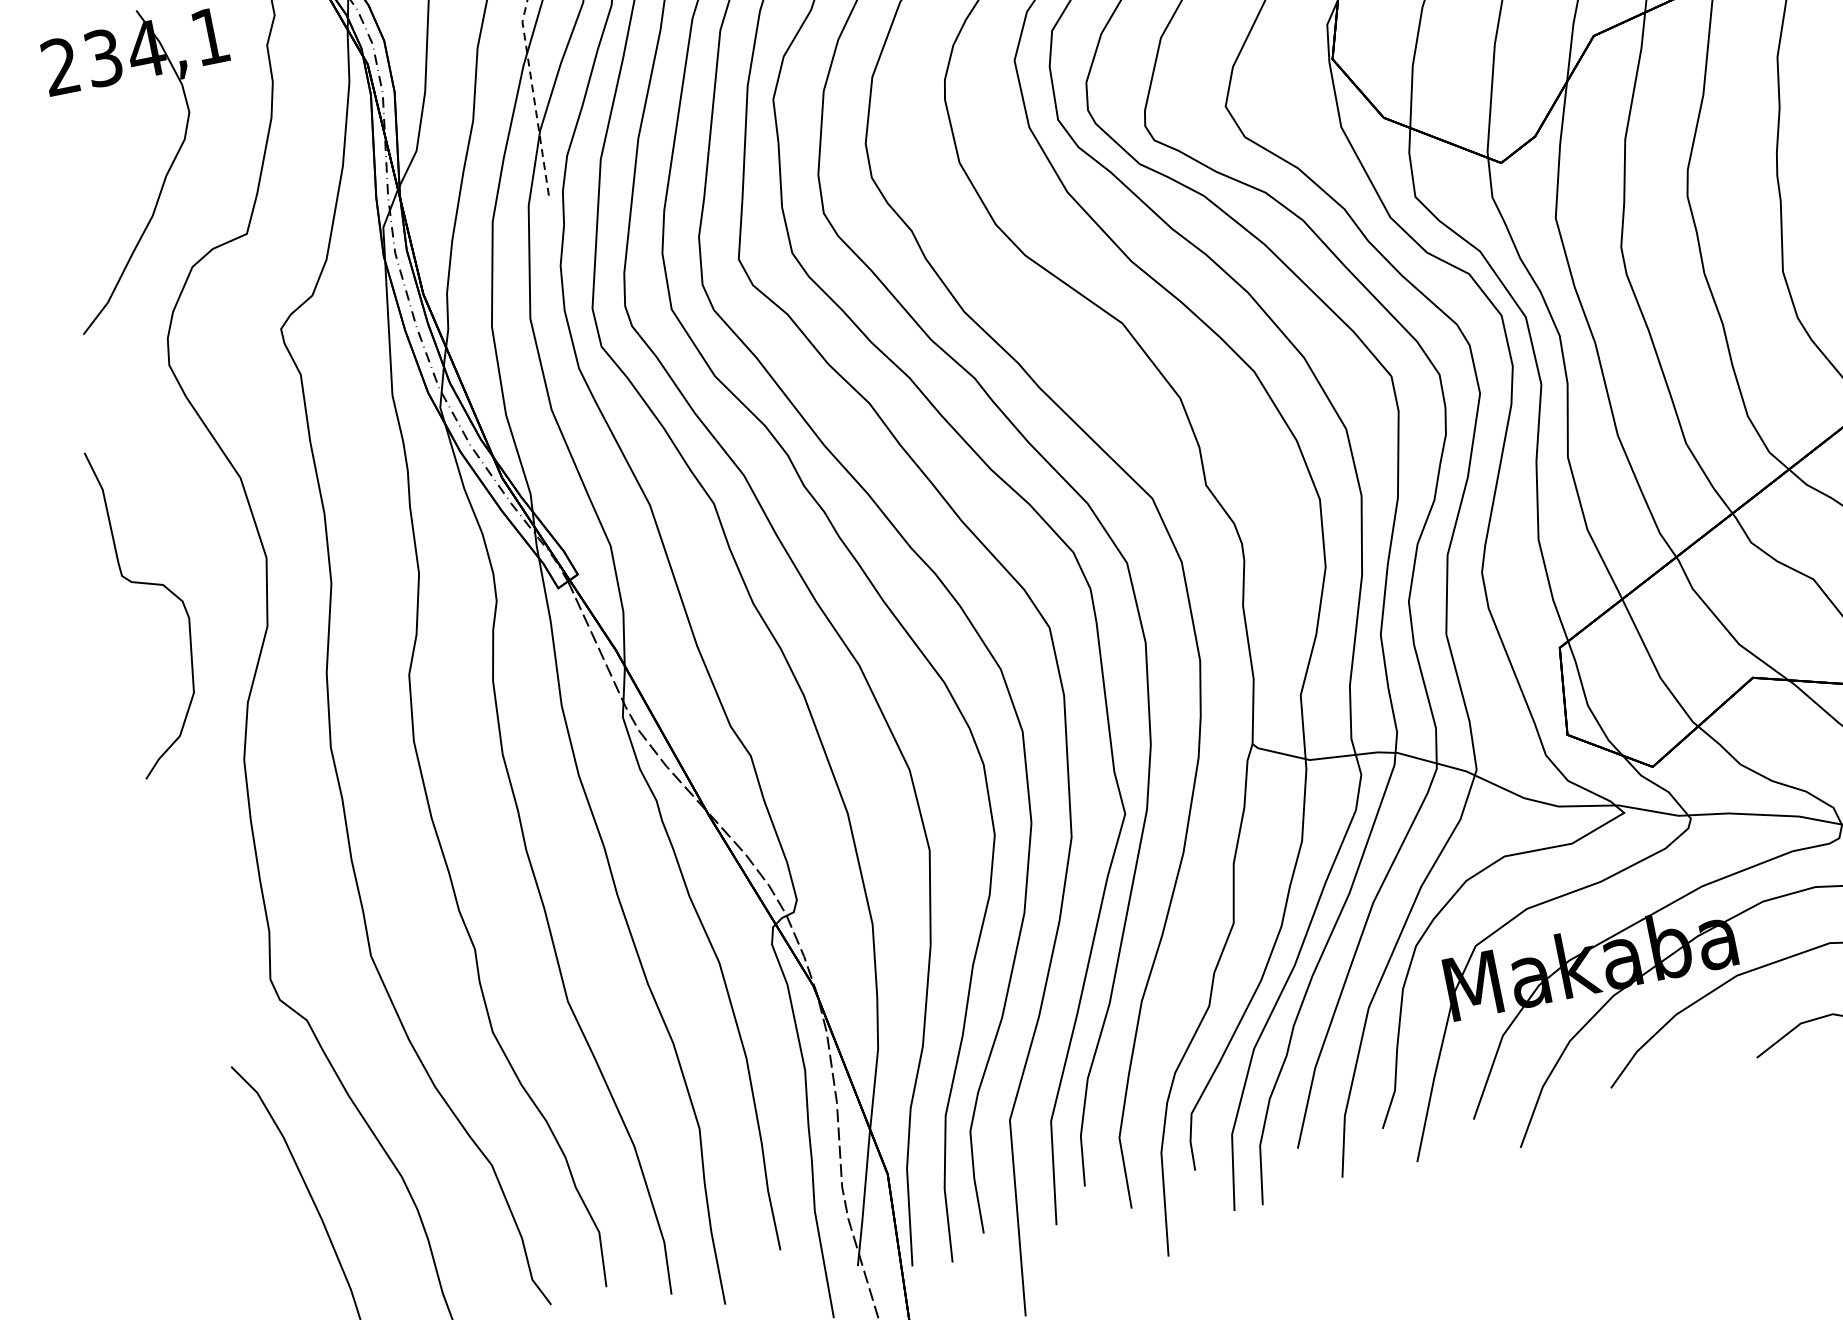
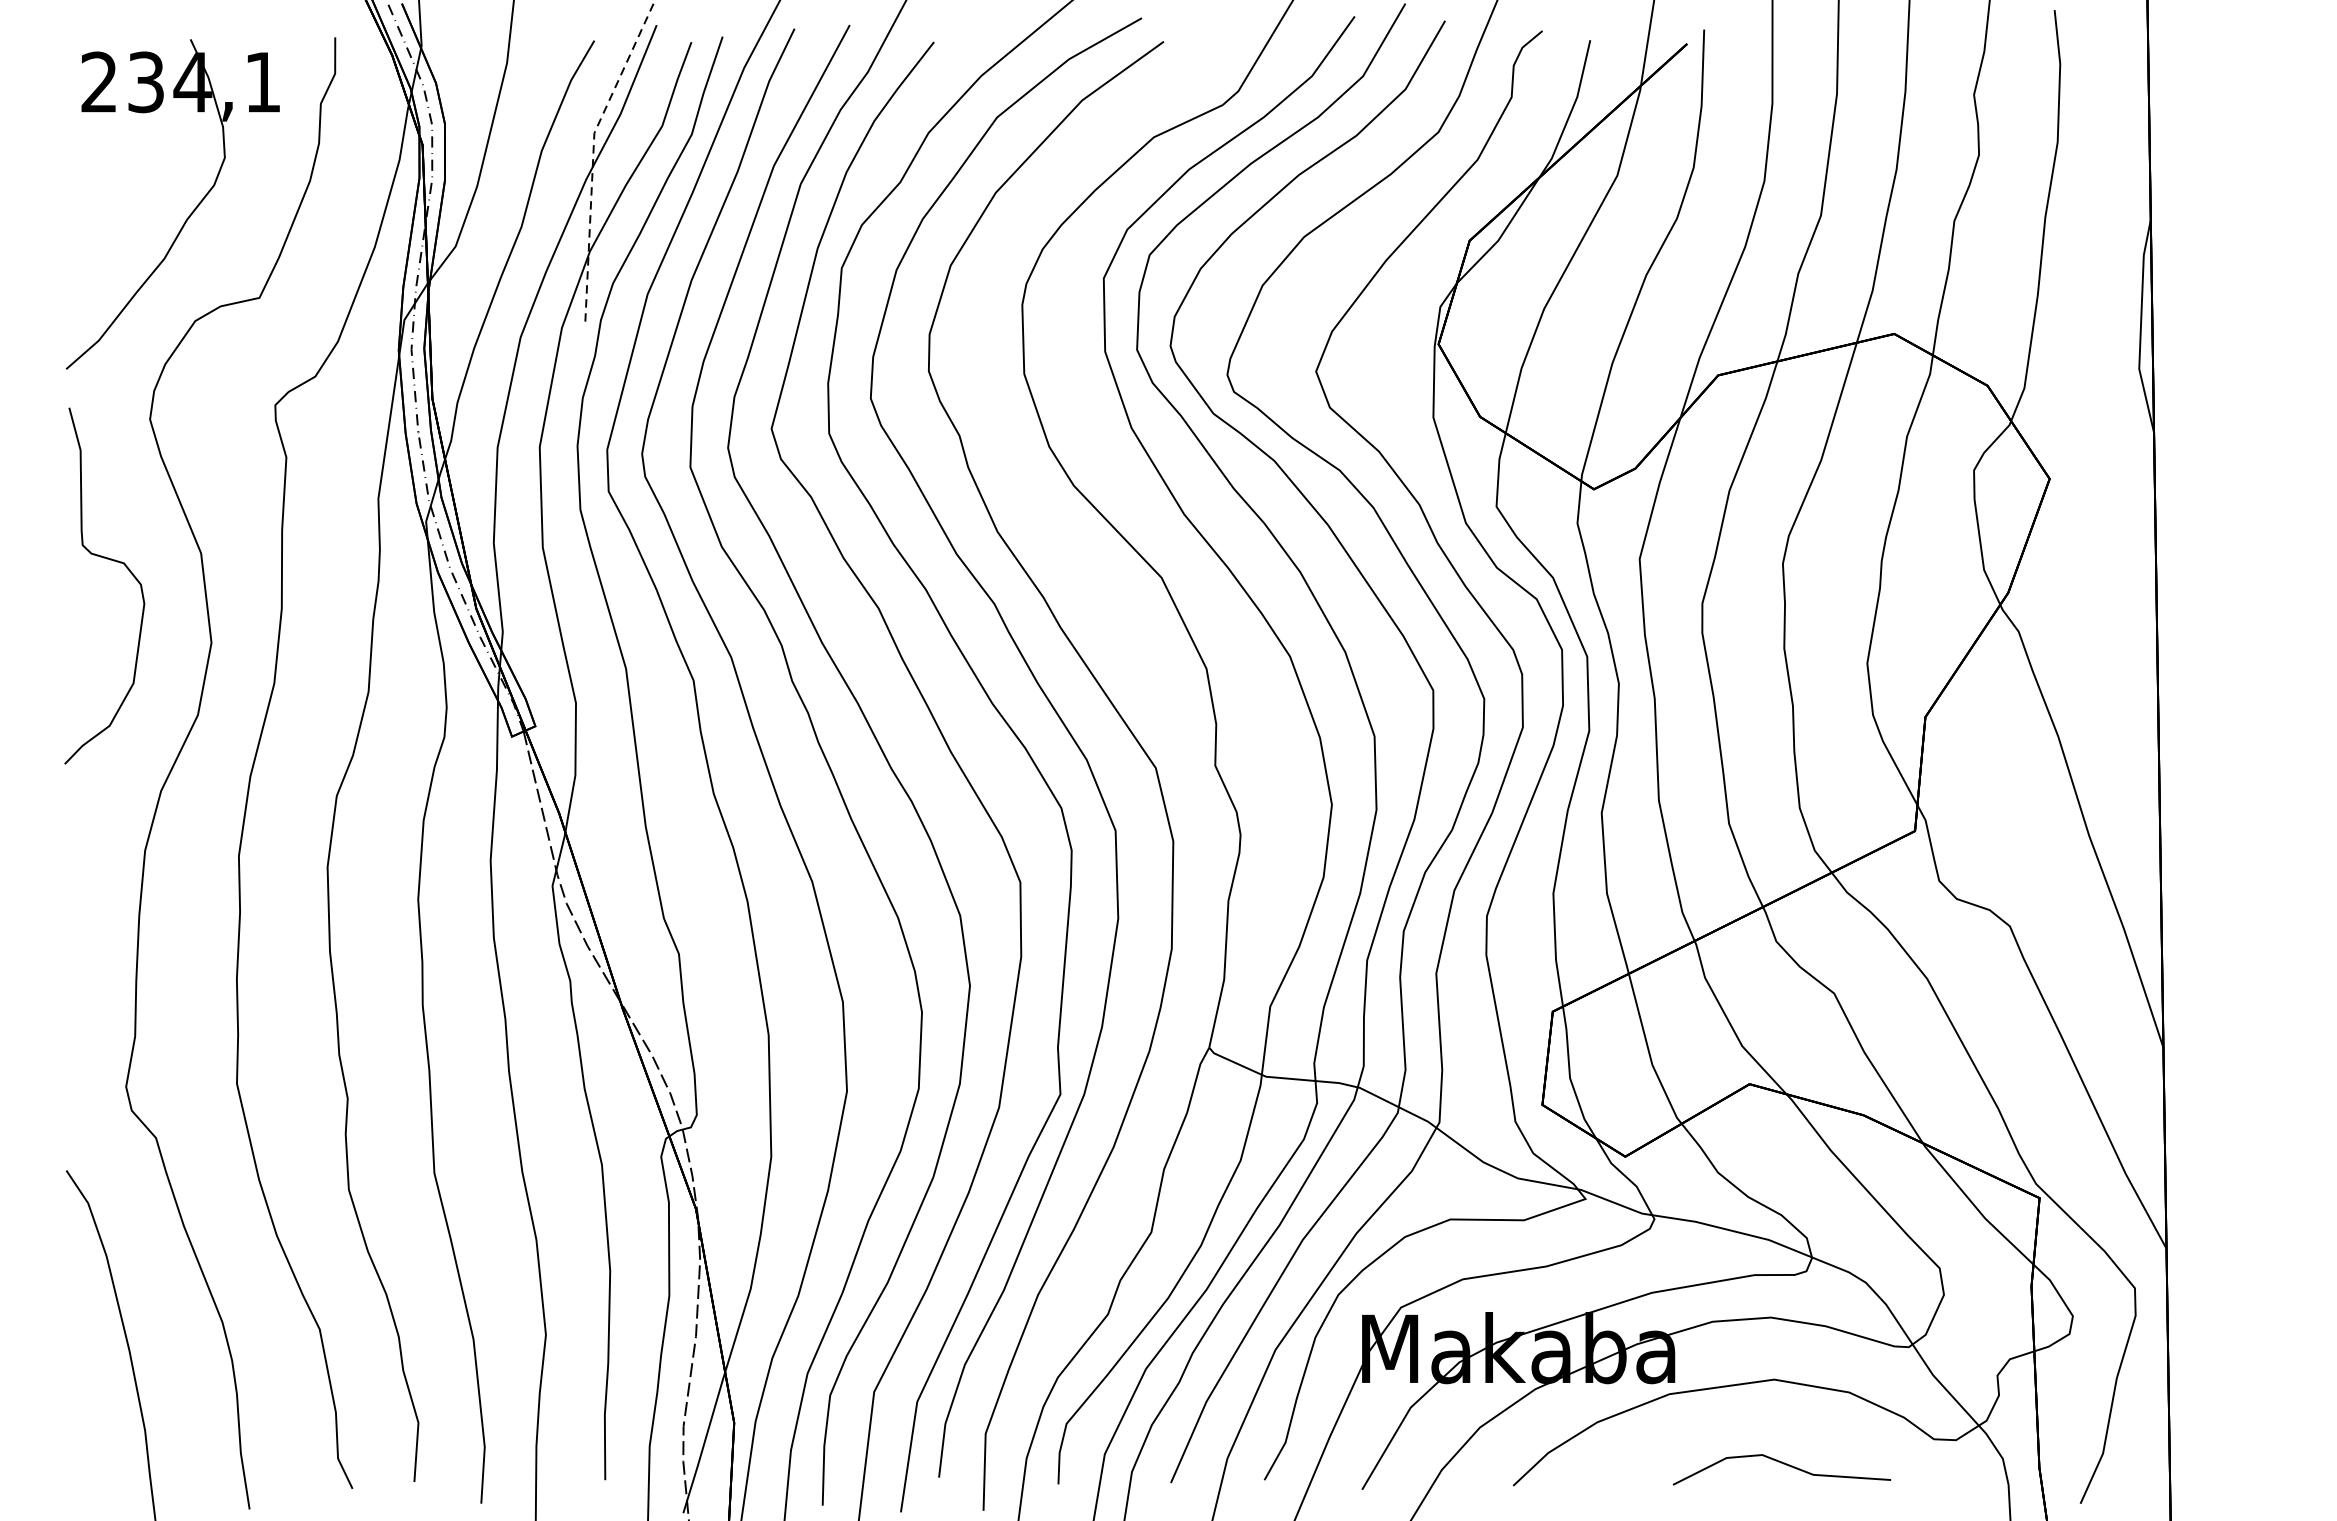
curve: (153, 585) -> (113, 561), moved

